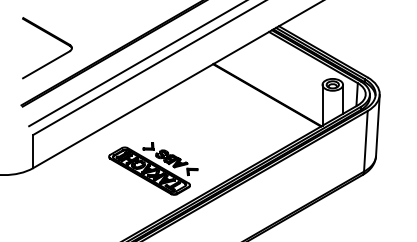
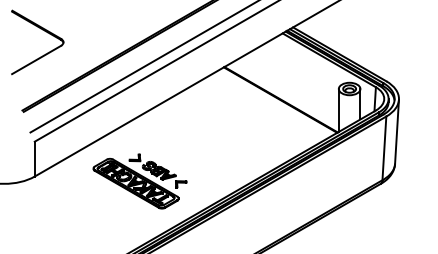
part: (51, 36) -> (42, 30), moved
part: (152, 169) -> (139, 181), moved

